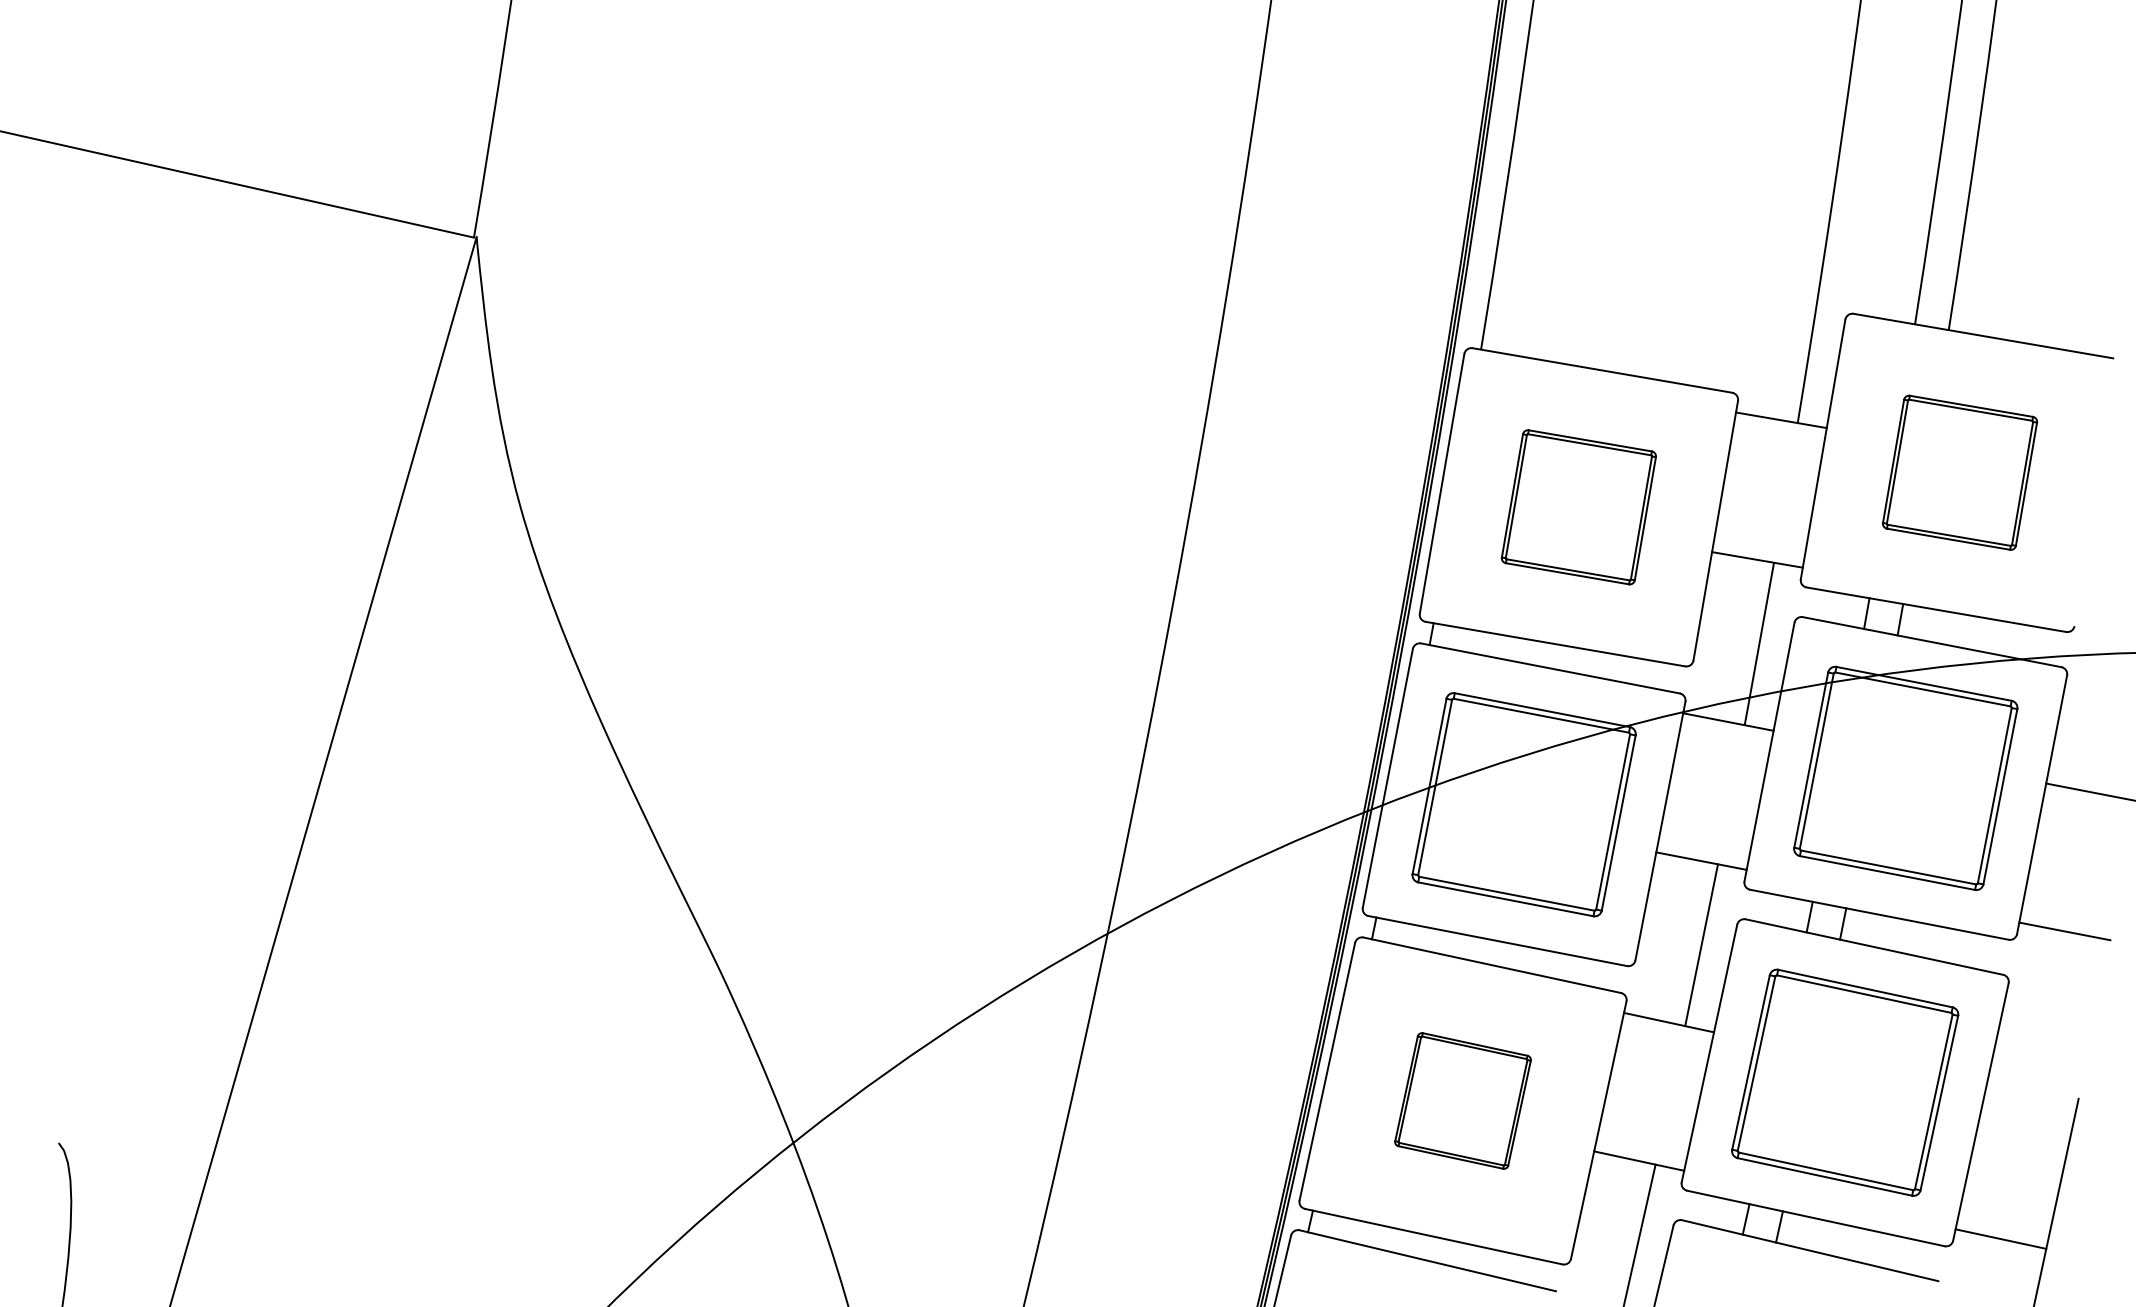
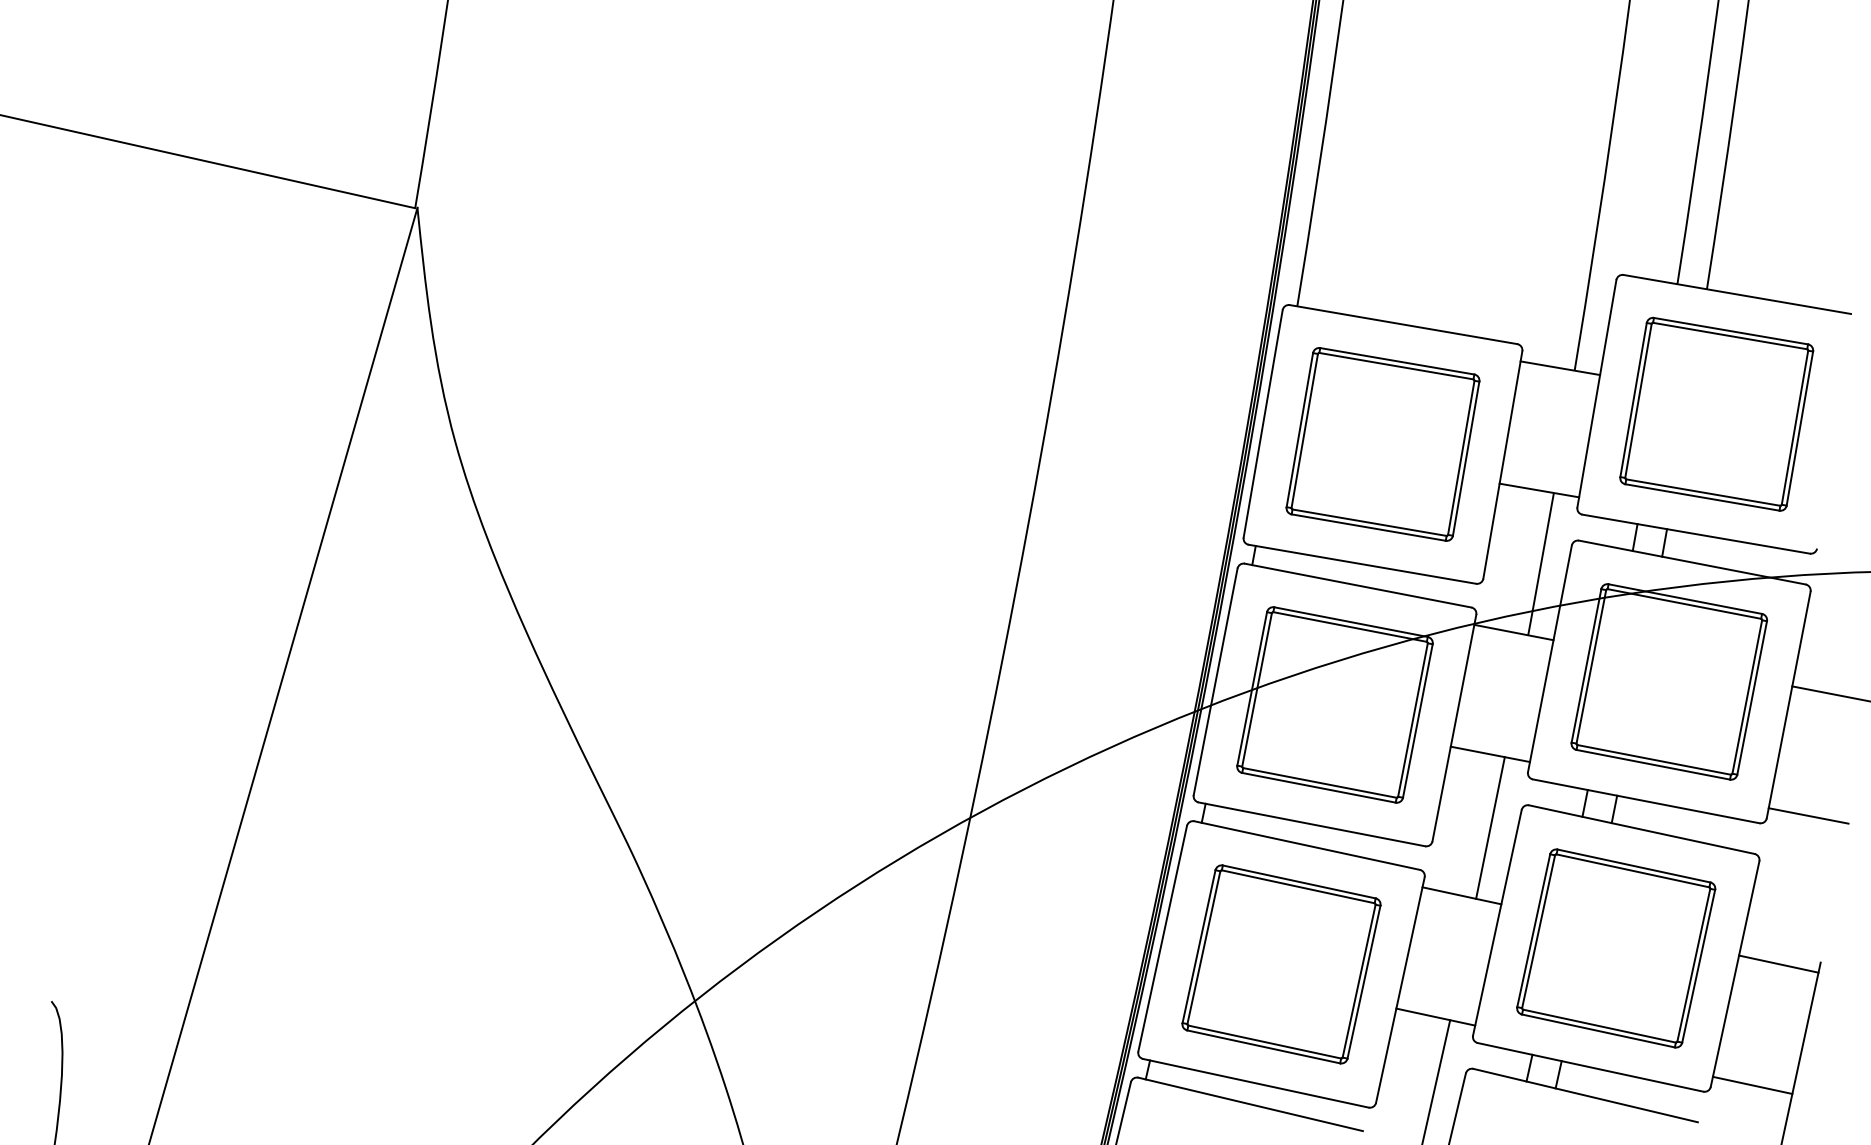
part: (1959, 471) -> (1716, 413), size x1.43
part: (1578, 507) -> (1382, 444), size x1.43
line: (2030, 1099) -> (1778, 963), added
part: (1463, 1101) -> (1281, 964), size x1.67

